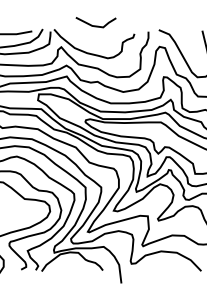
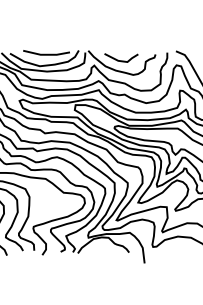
line: (96, 25) -> (121, 60), moved

